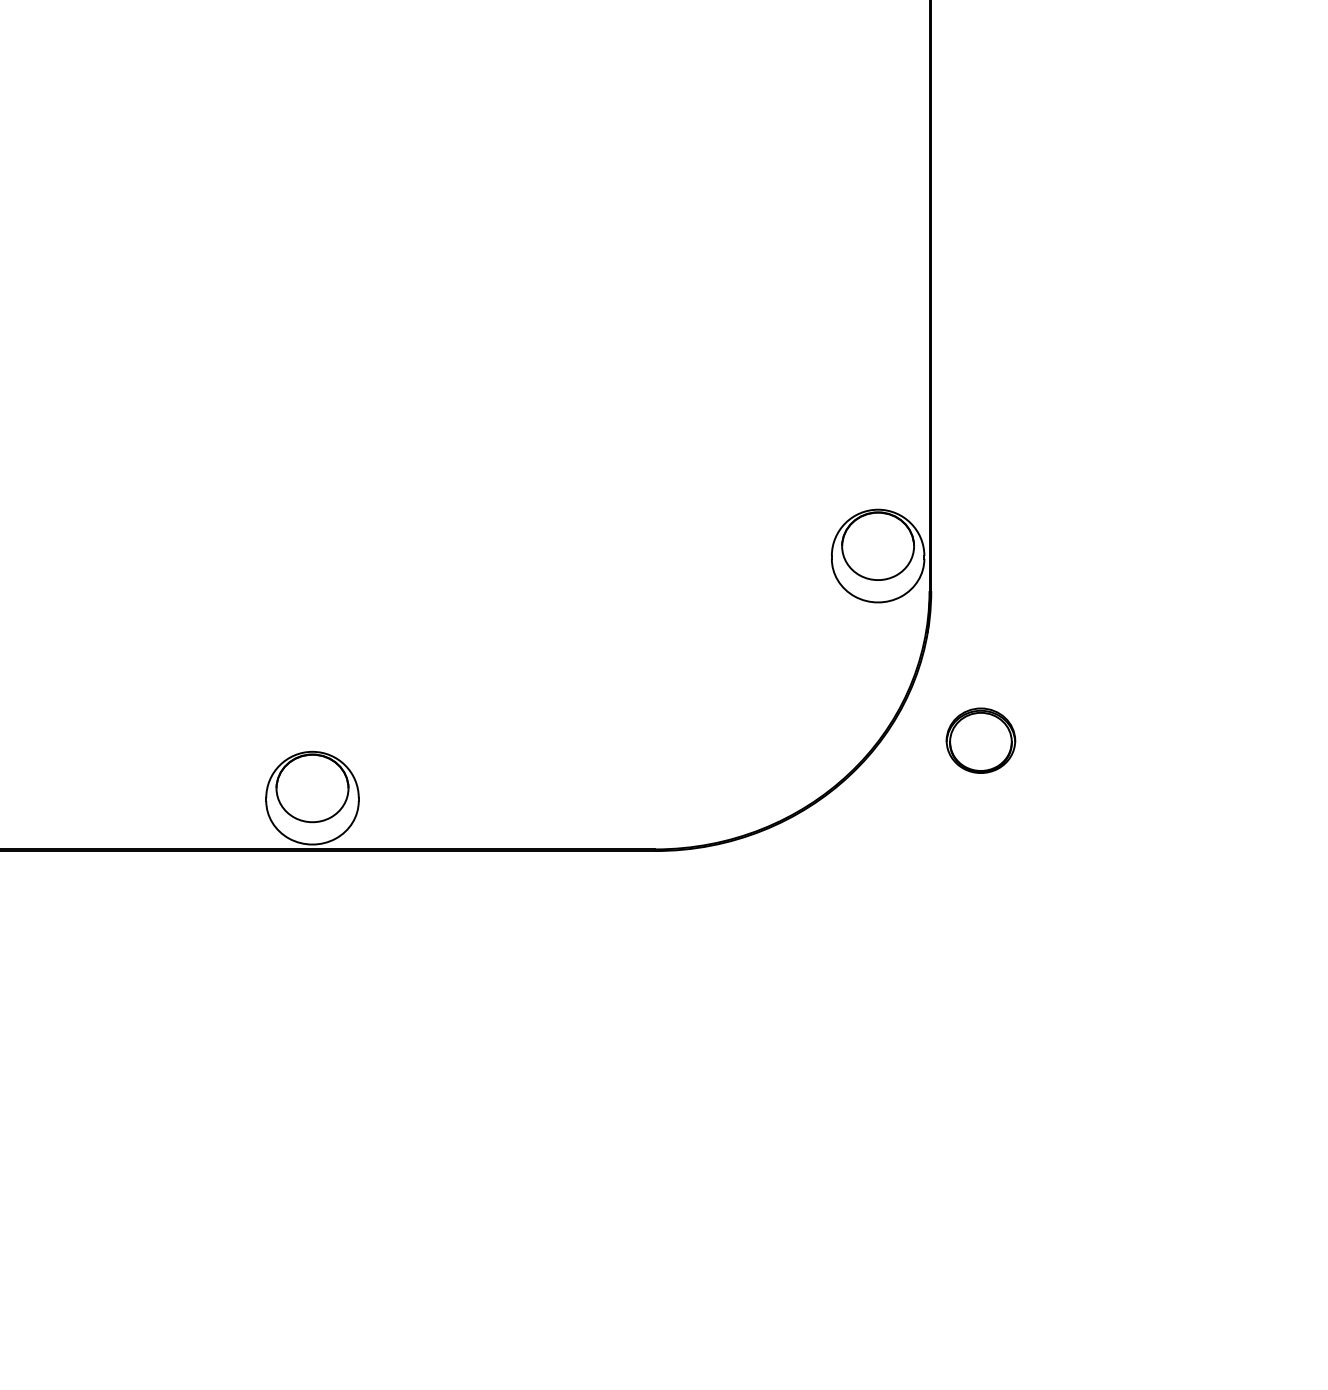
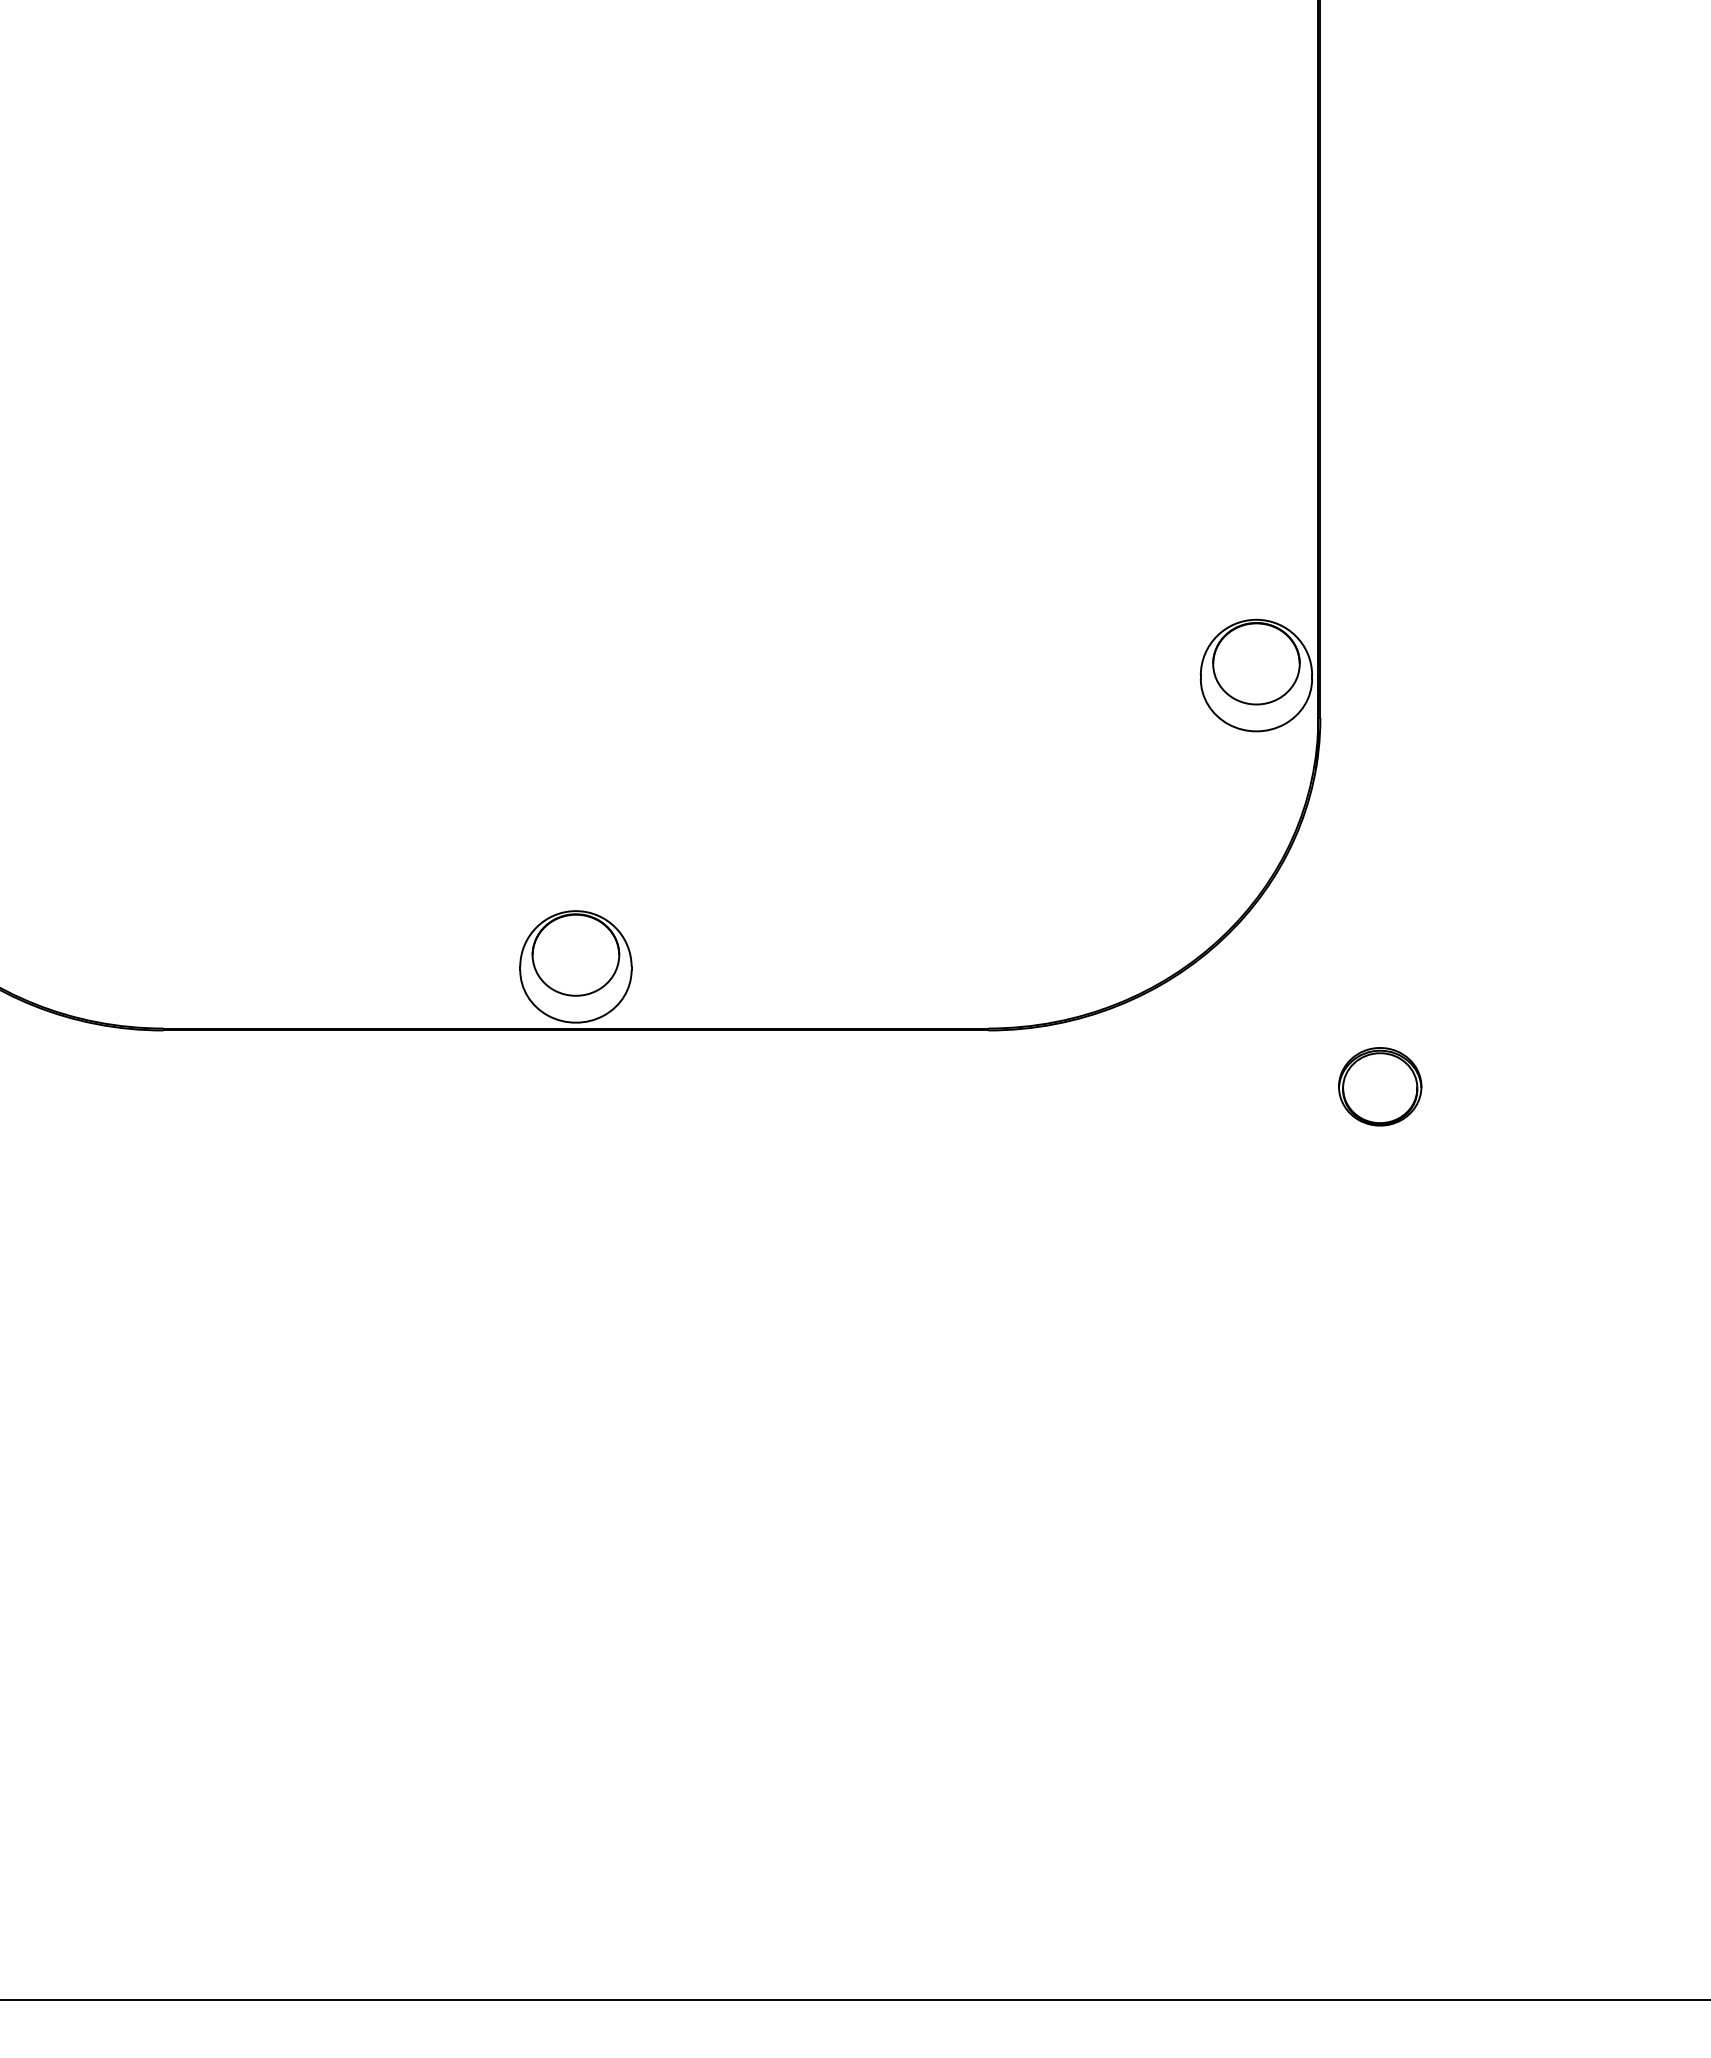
part: (981, 740) -> (1380, 1086), moved

